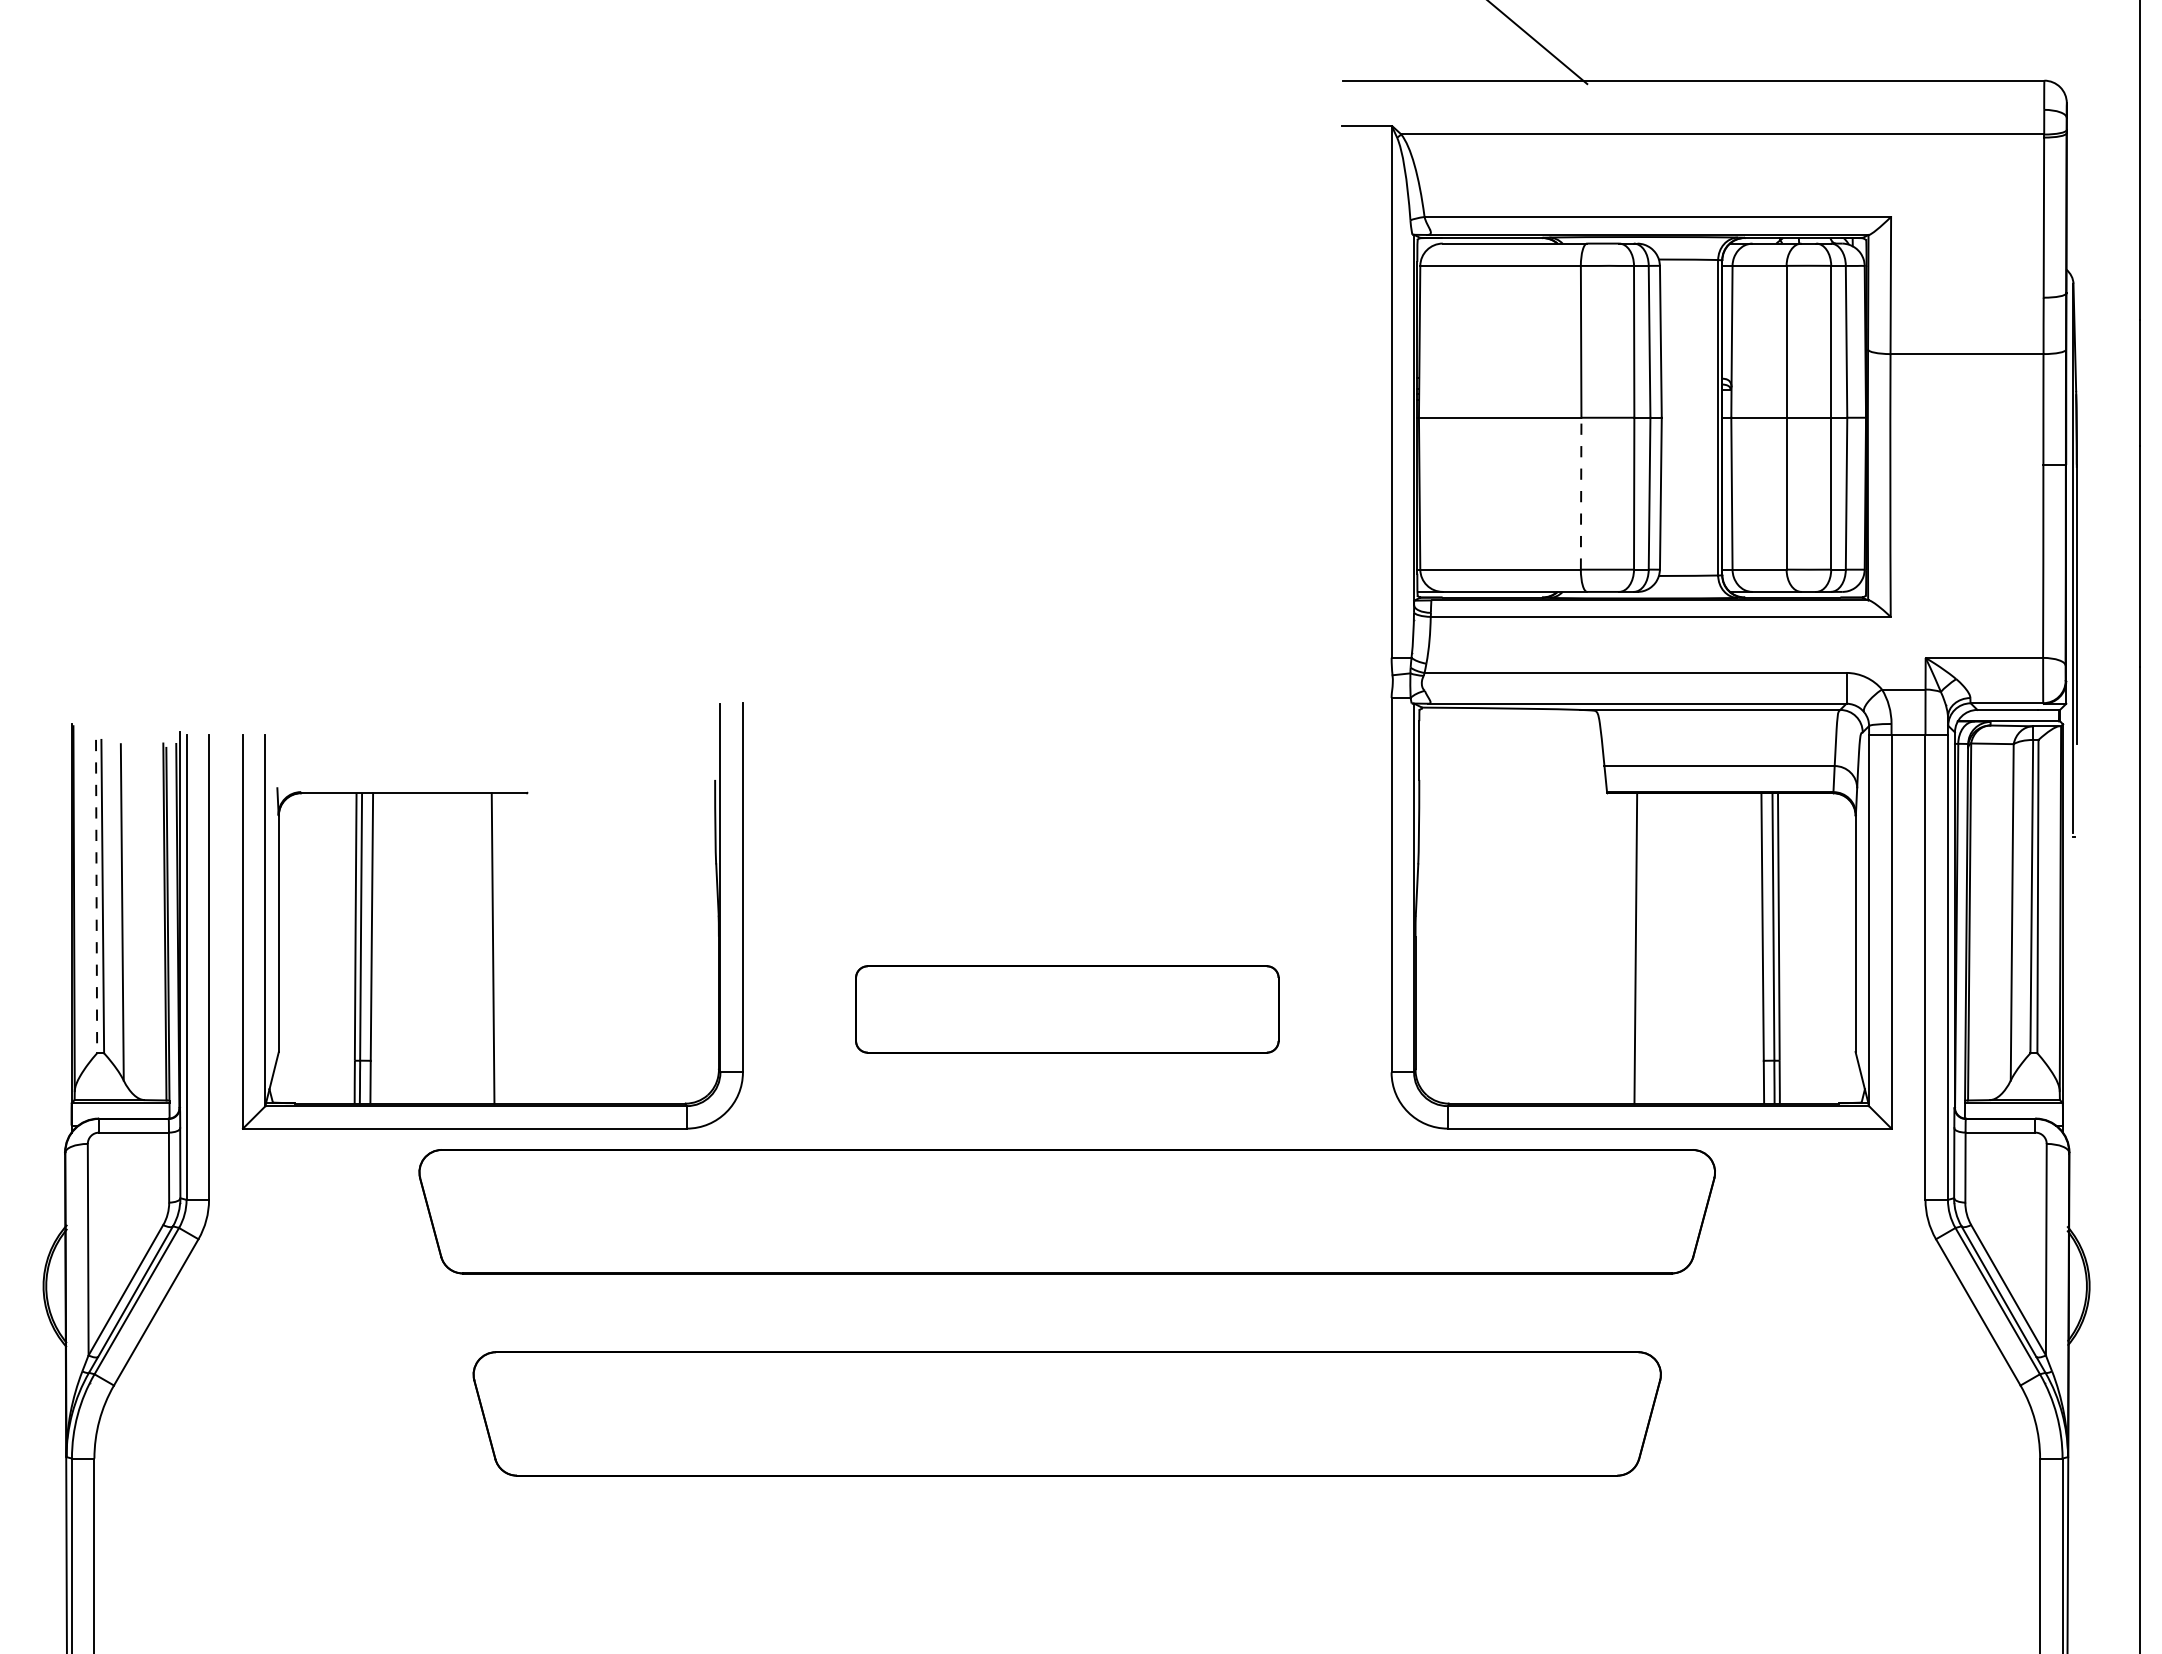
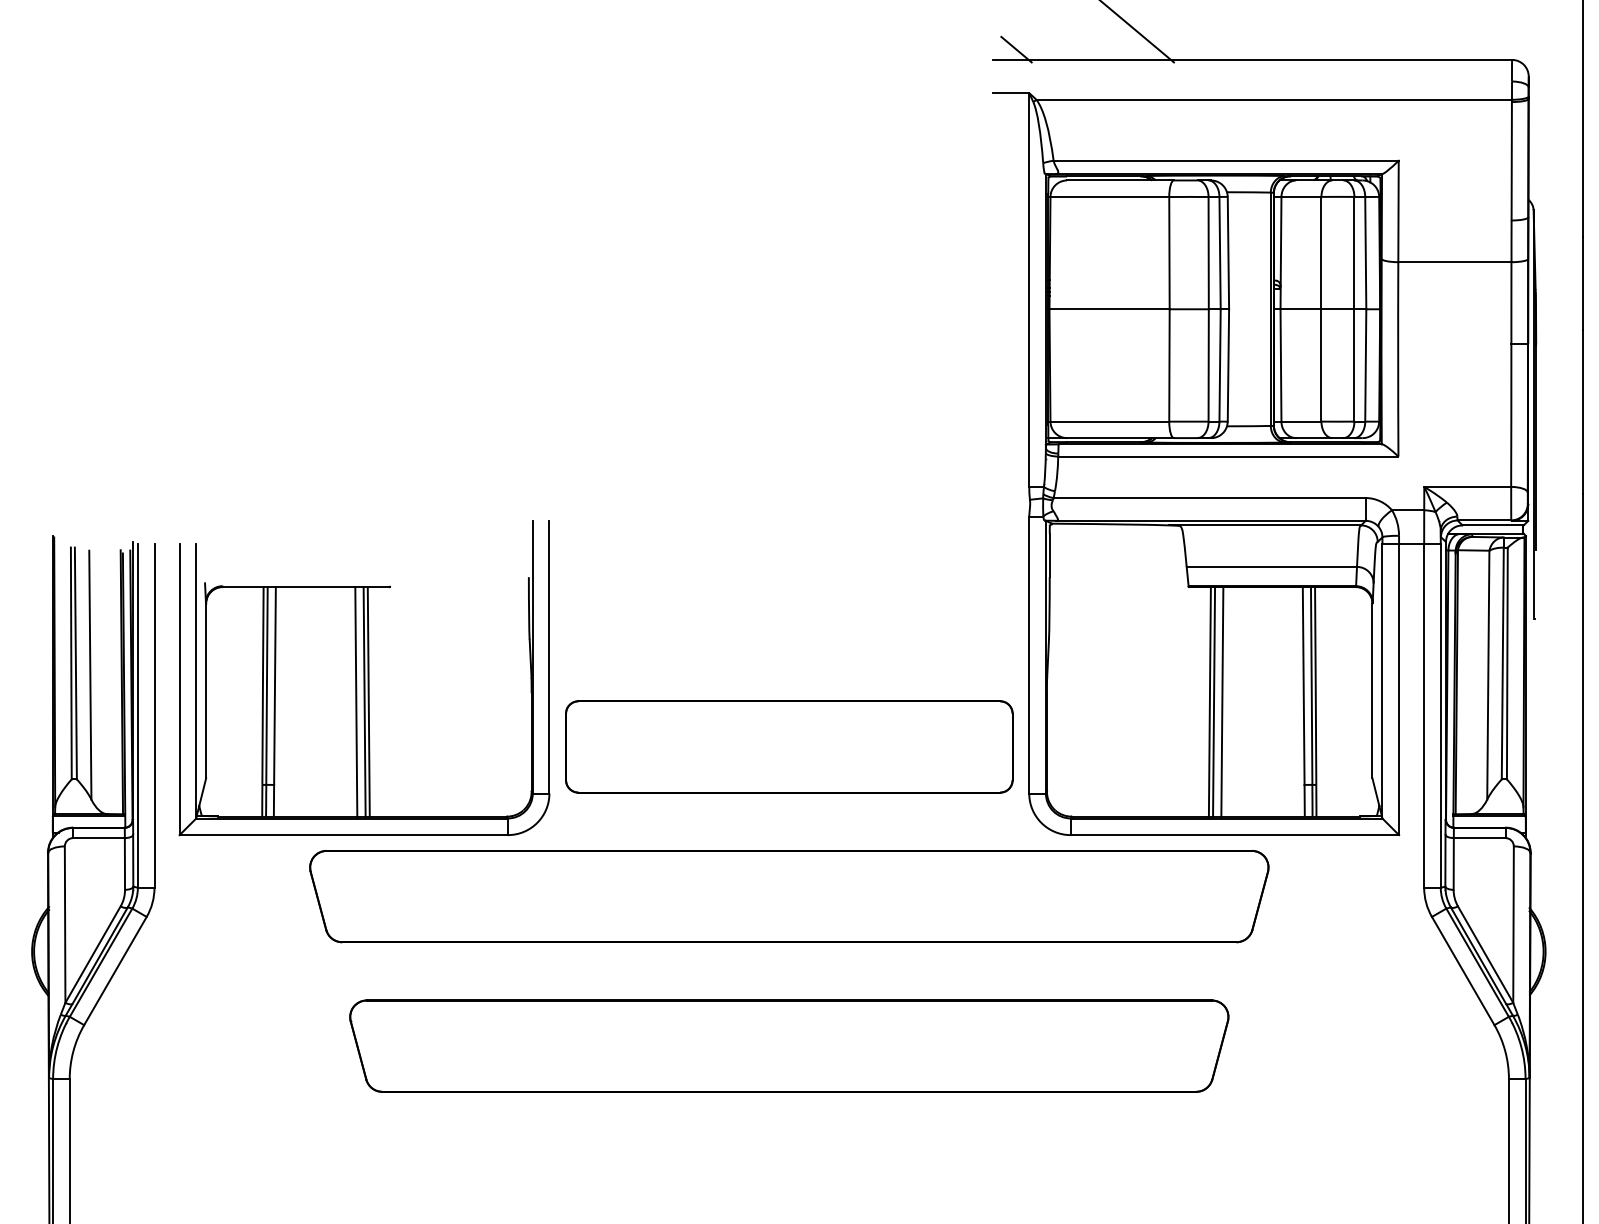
line: (1373, 66) -> (1015, 49), added
line: (1581, 493) -> (1169, 365), dashed -> solid
line: (96, 896) -> (71, 663), dashed -> solid
line: (481, 948) -> (356, 701), added
line: (498, 948) -> (368, 701), added
line: (1641, 948) -> (1214, 701), added
line: (1652, 948) -> (1222, 701), added
part: (1067, 1009) -> (789, 746), size x1.43

